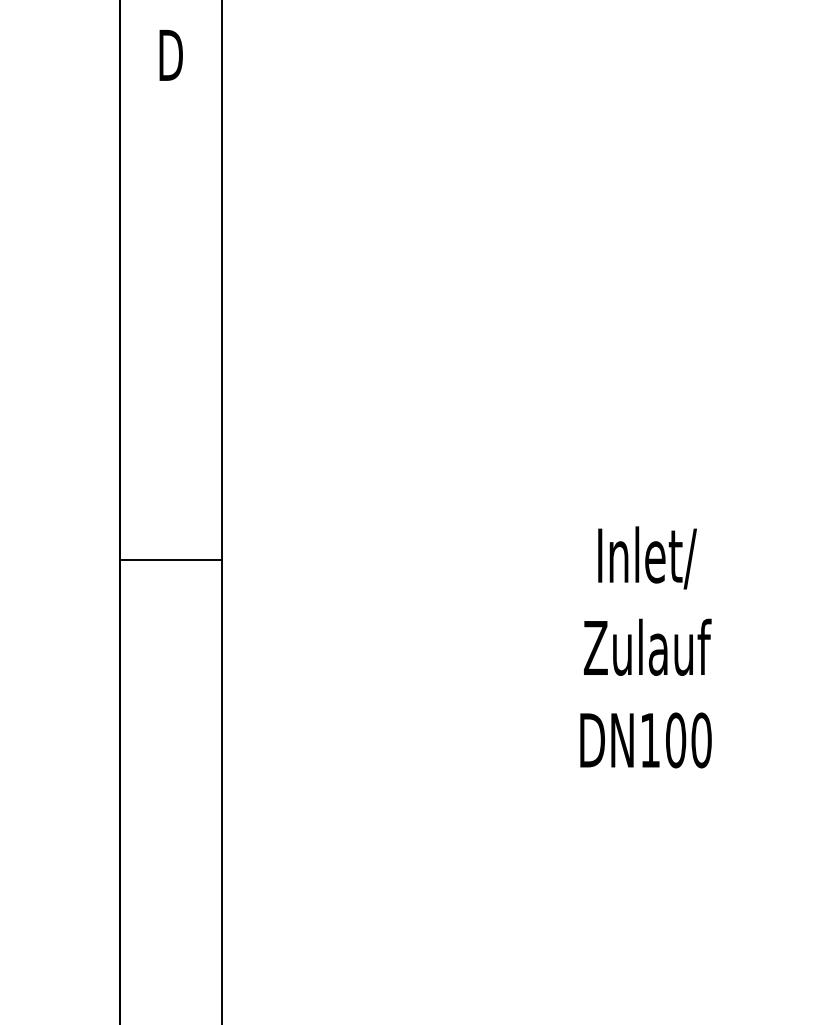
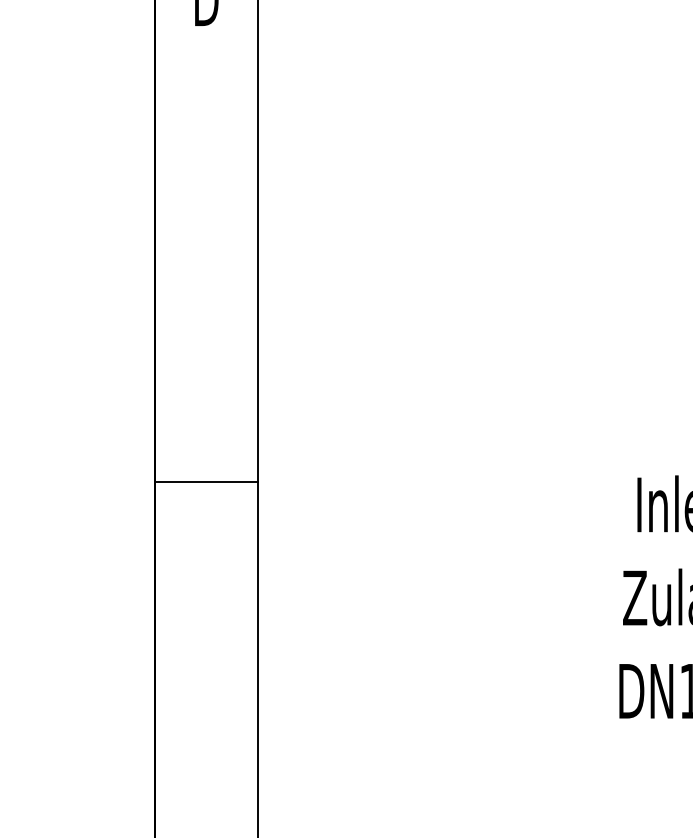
line: (171, 559) -> (207, 481), moved

